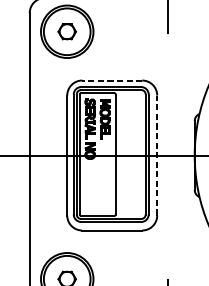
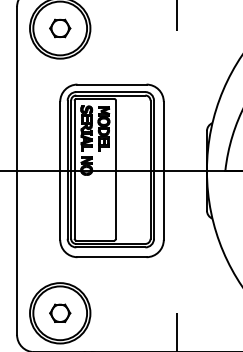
line: (112, 80) -> (112, 84), dashed -> solid
line: (156, 155) -> (163, 170), dashed -> solid

